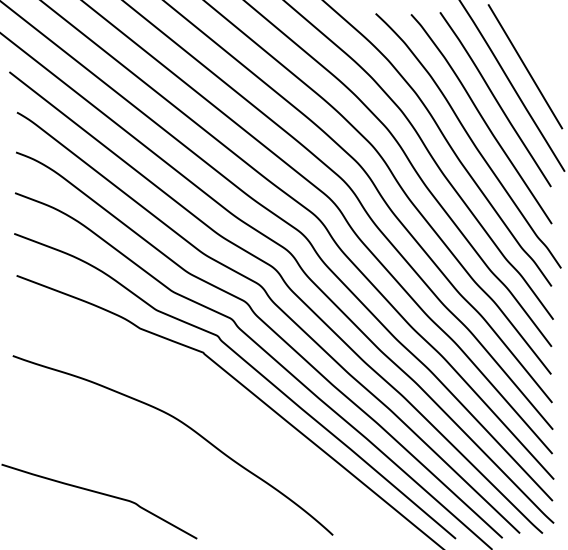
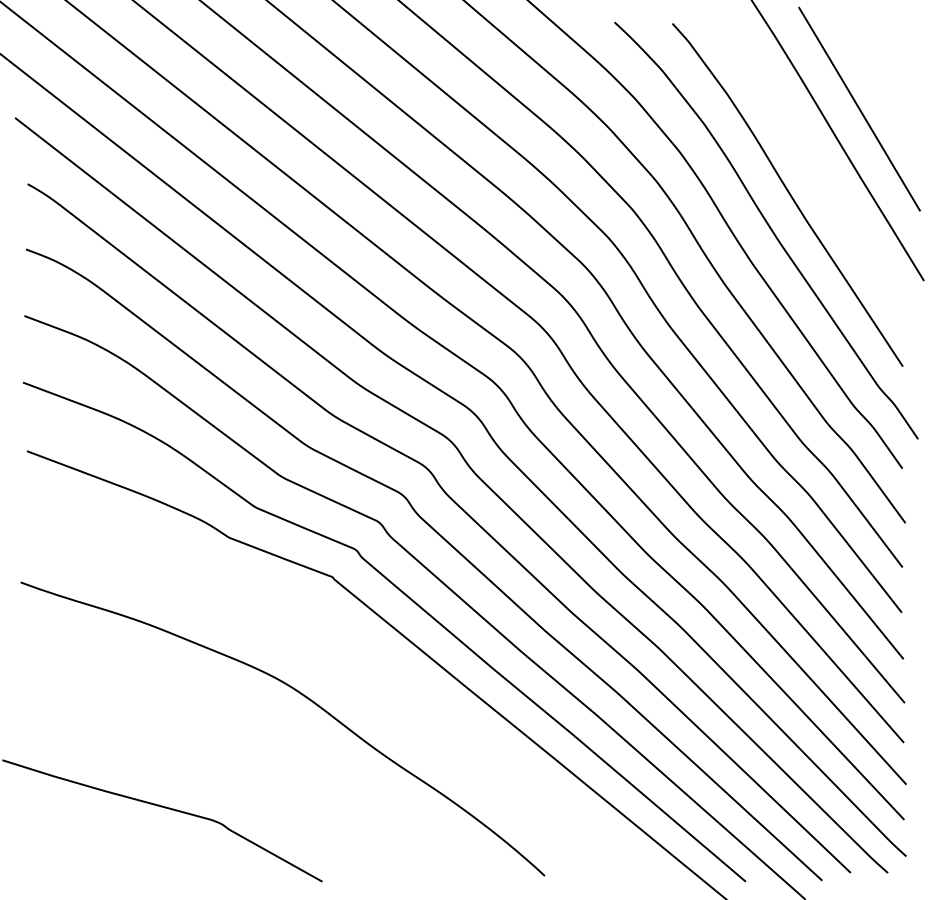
curve: (495, 99) -> (810, 162), removed

